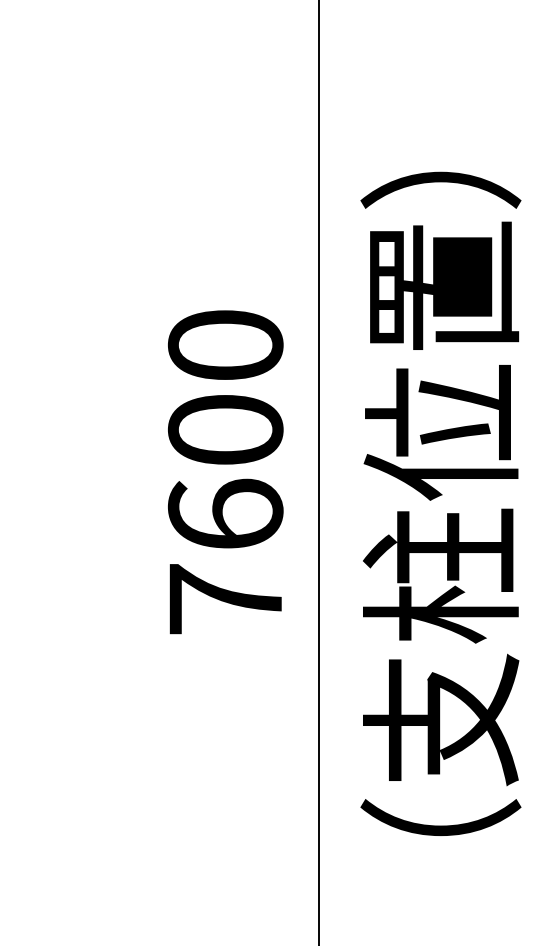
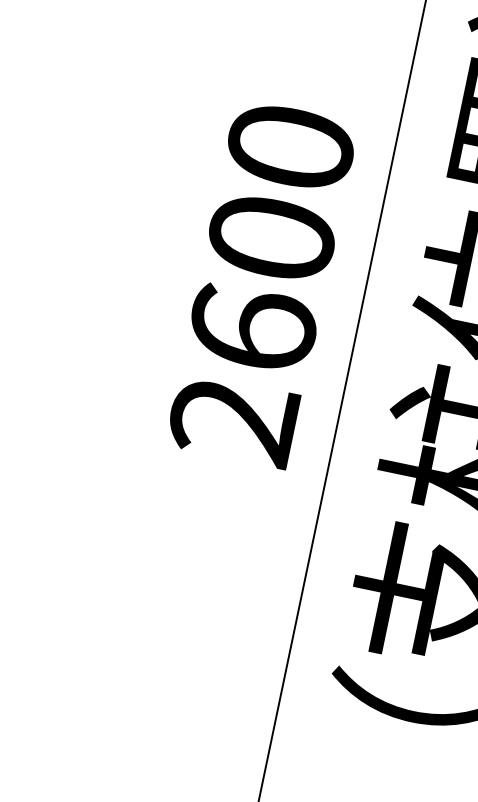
text: (224, 599) -> (232, 419), 7600 -> 2600

